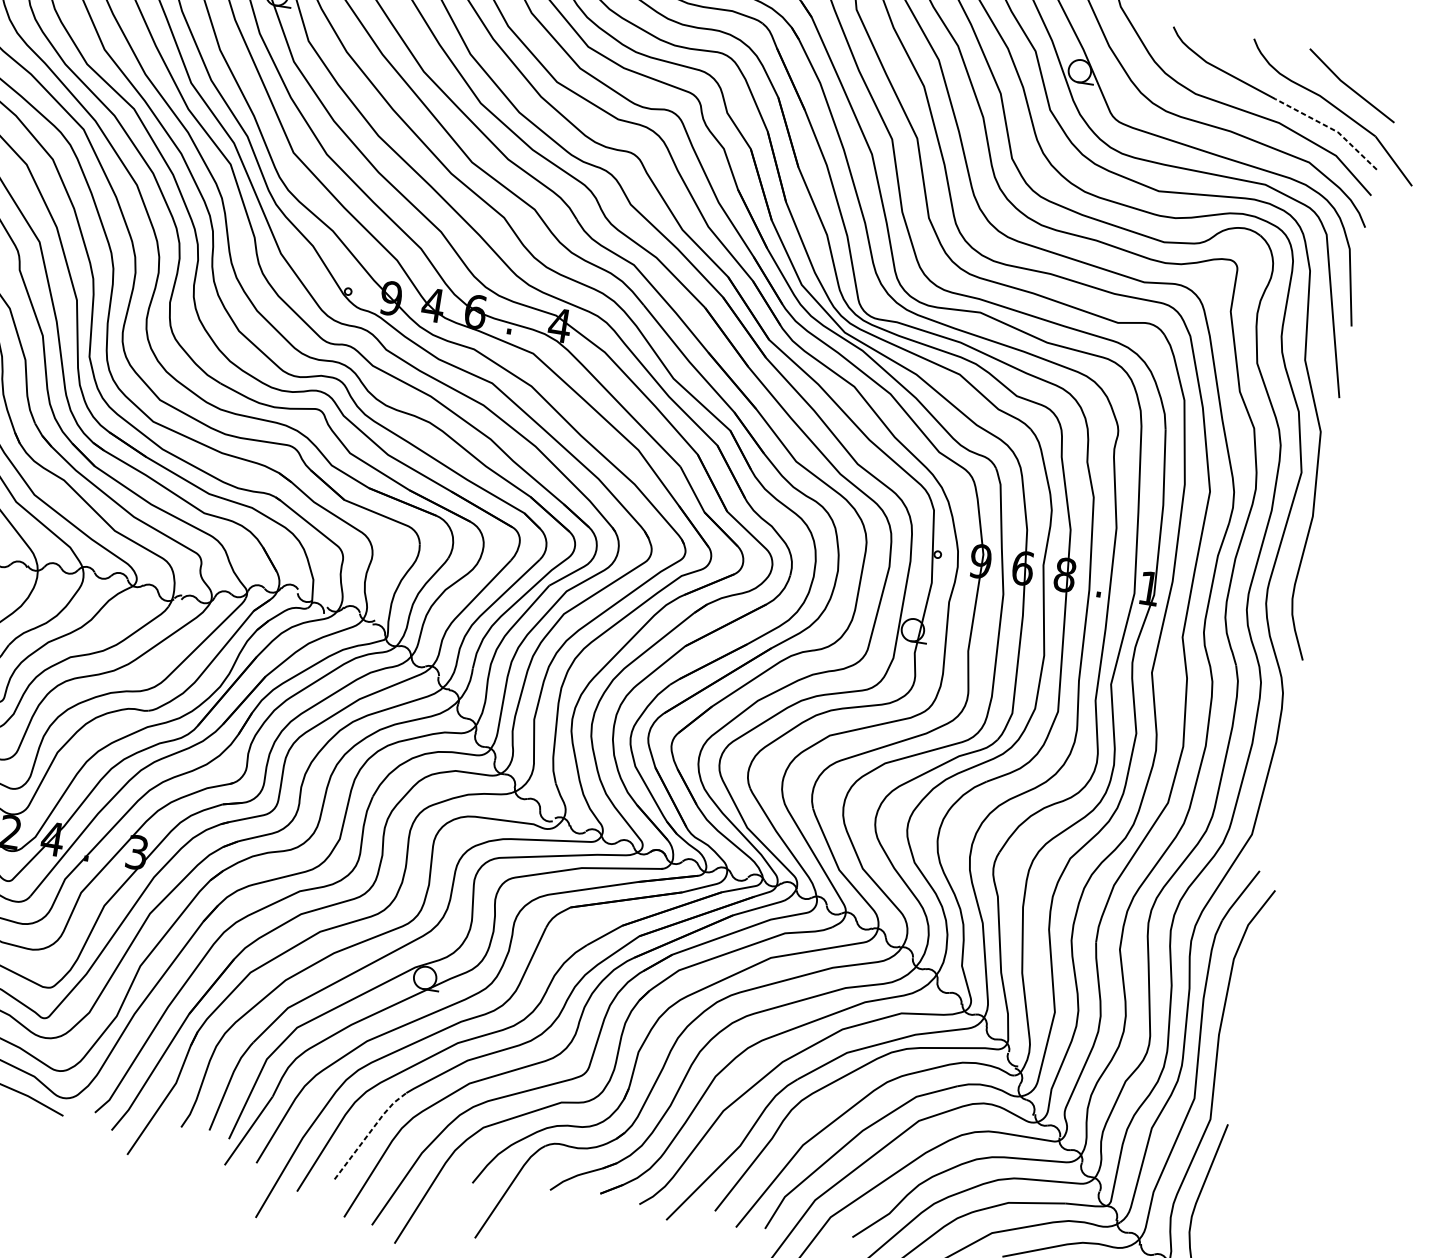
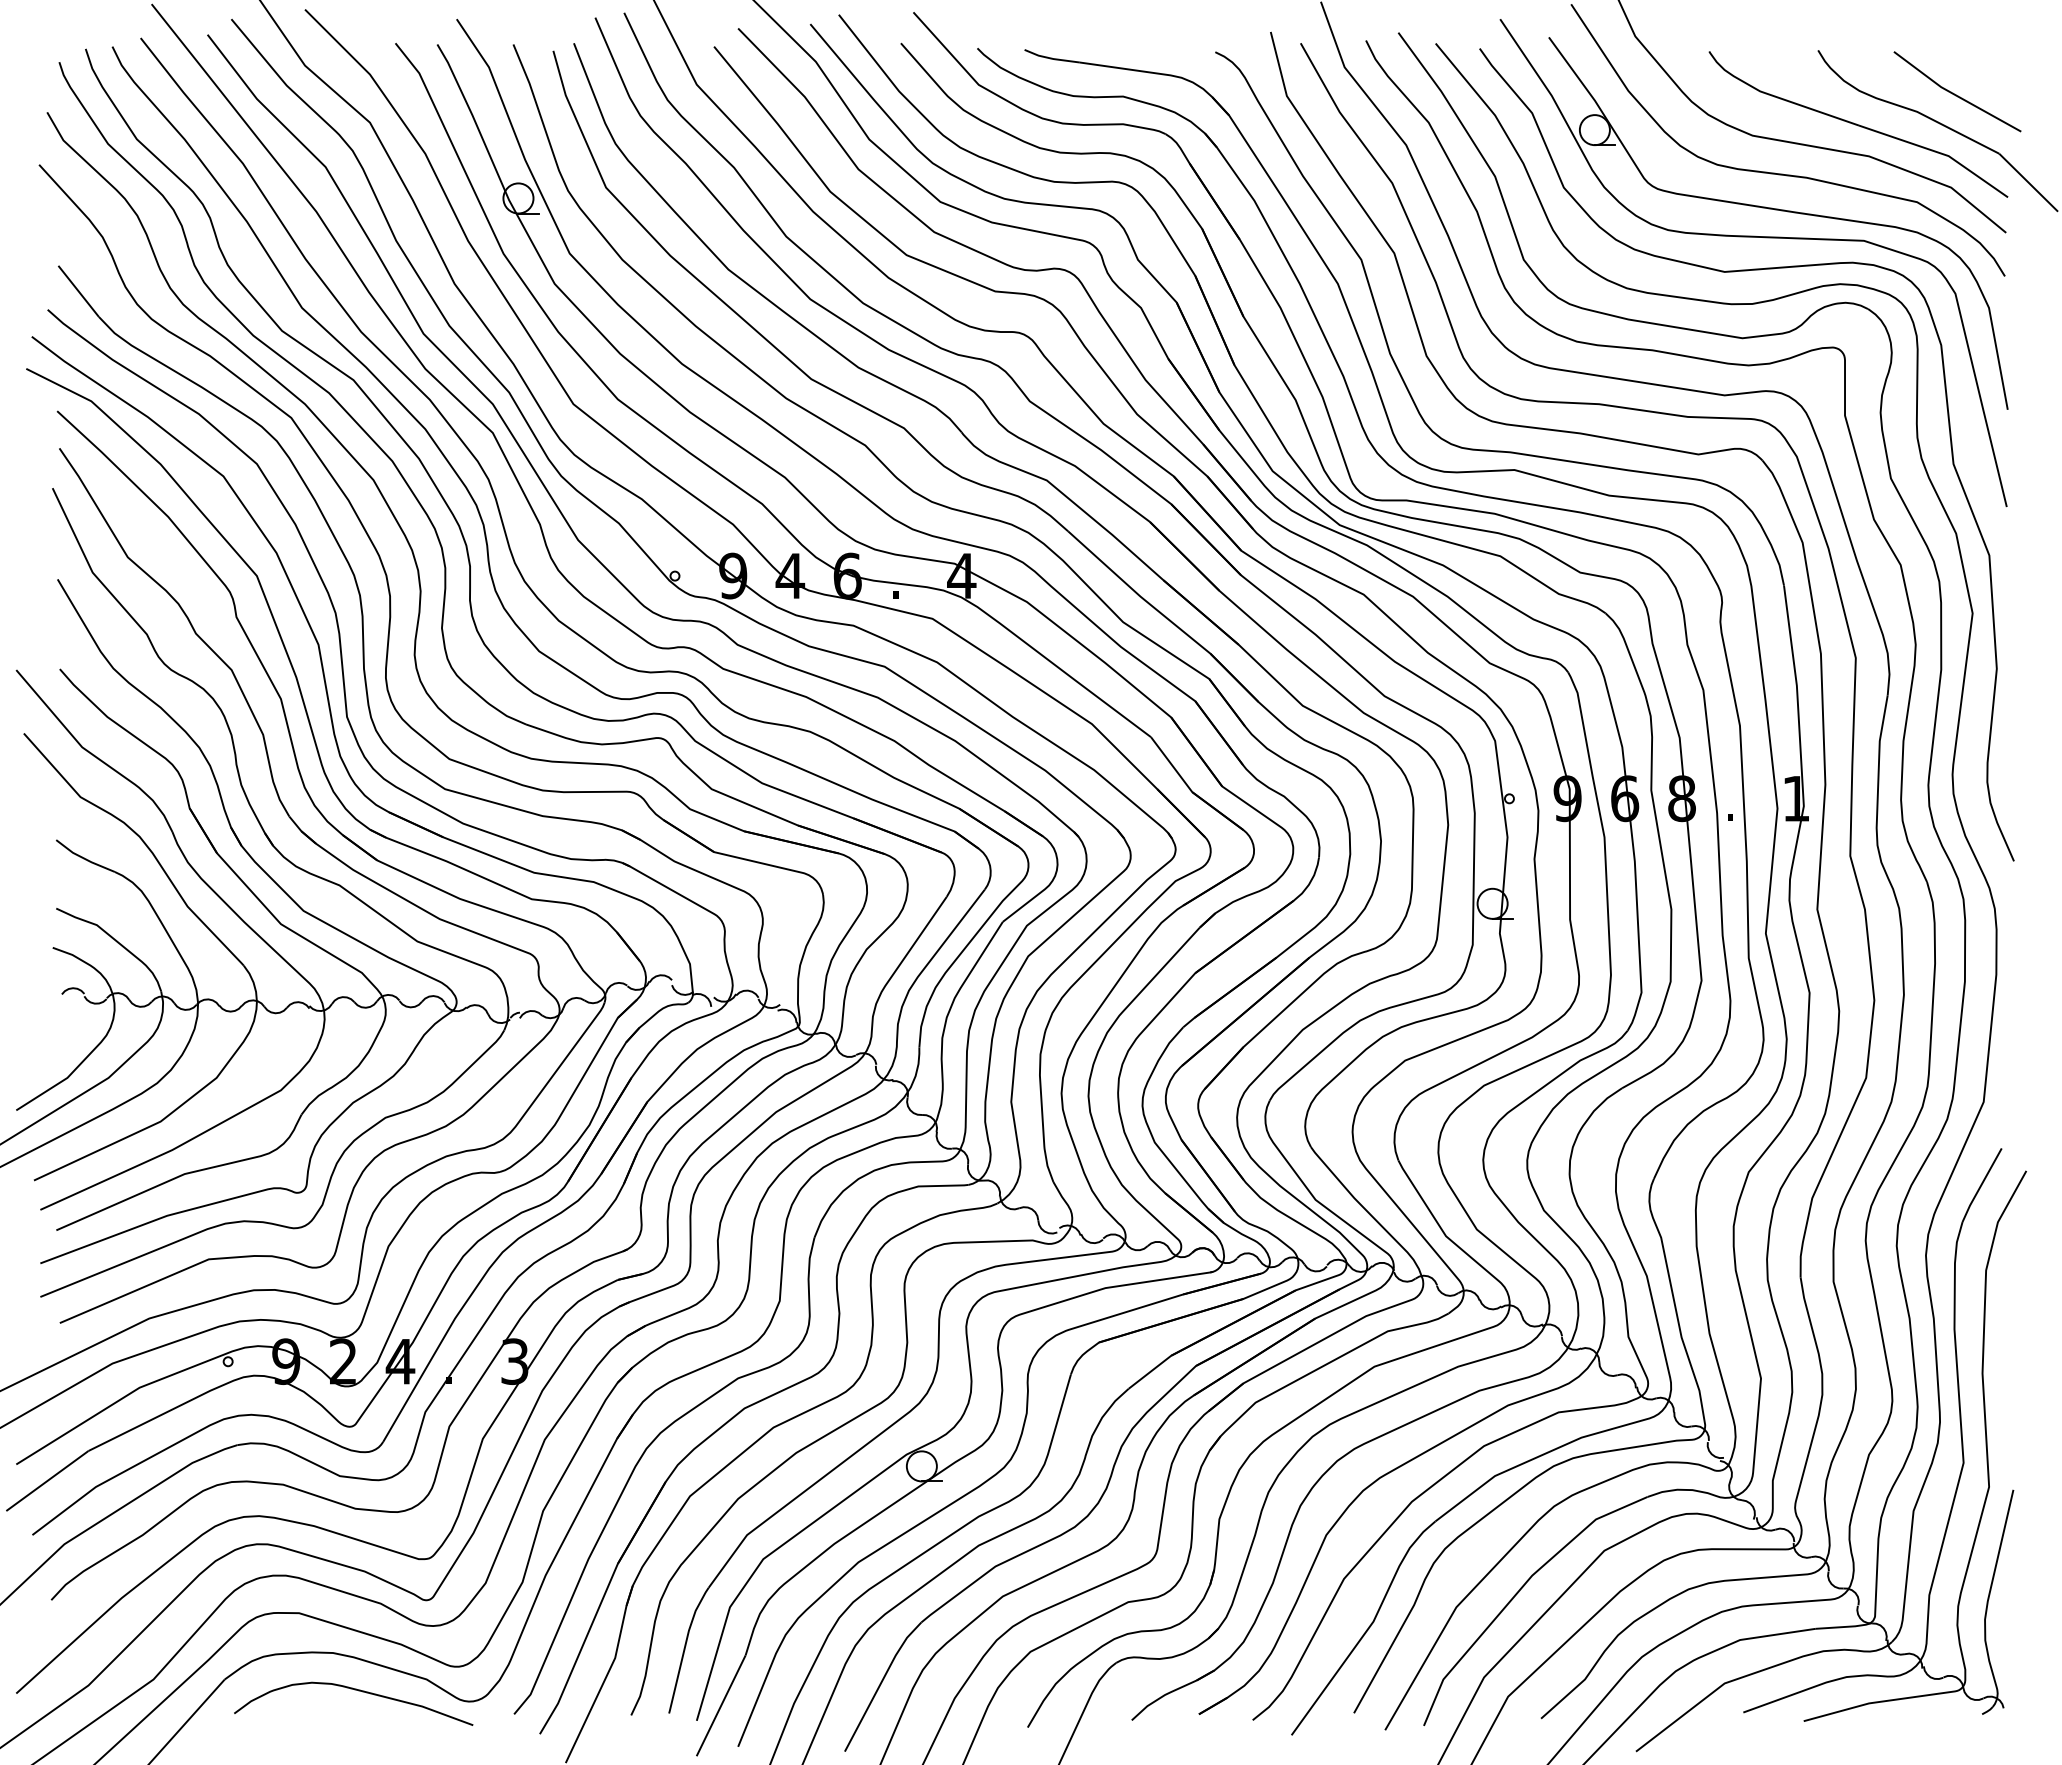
line: (1330, 128) -> (1938, 152), dashed -> solid
line: (368, 1133) -> (880, 1683), dashed -> solid

